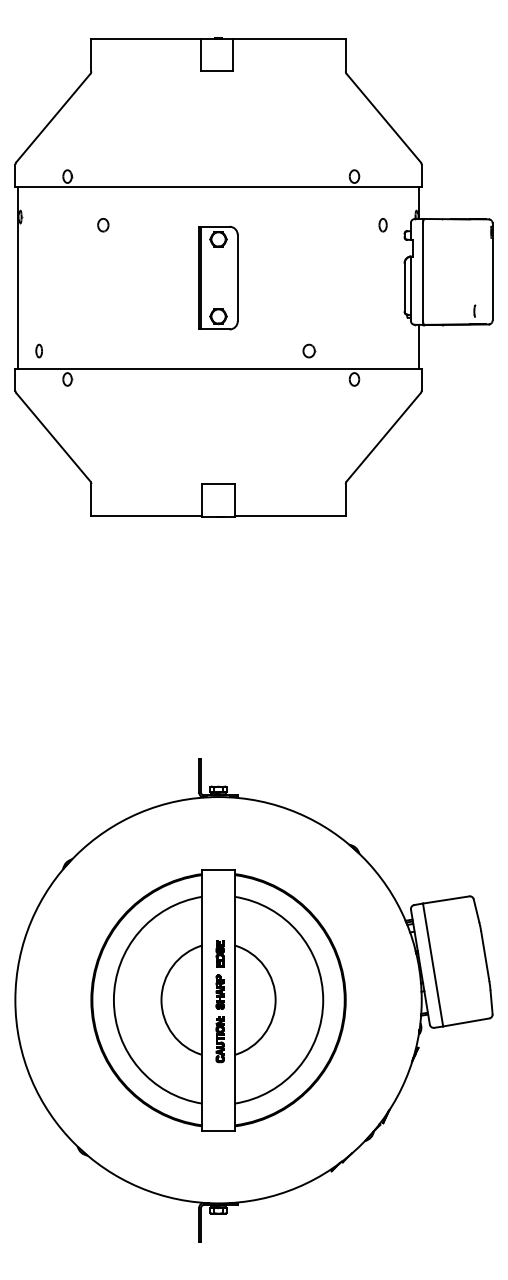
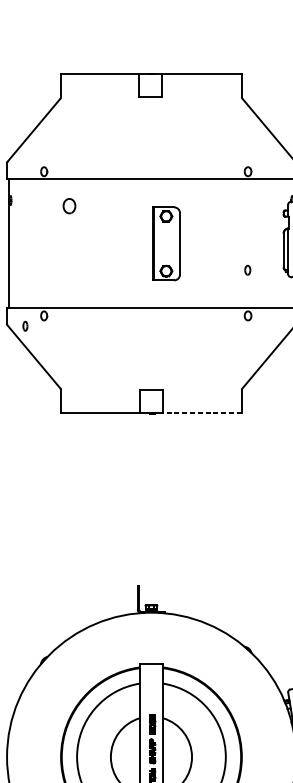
part: (103, 225) -> (69, 206), size x1.6
part: (382, 225) -> (247, 270), moved
part: (218, 277) -> (166, 243), moved
part: (38, 350) -> (24, 325), moved
part: (309, 350) -> (216, 295), removed
line: (289, 516) -> (201, 413), solid -> dashed

